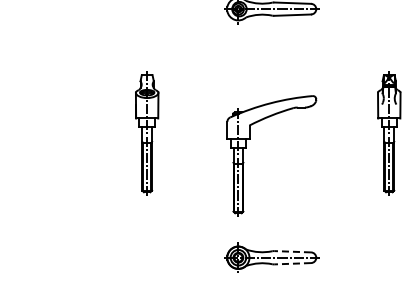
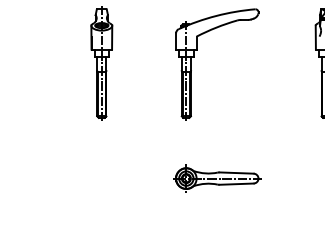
part: (246, 148) -> (193, 57), moved
line: (292, 251) -> (236, 172), dashed -> solid
line: (292, 263) -> (236, 183), dashed -> solid

